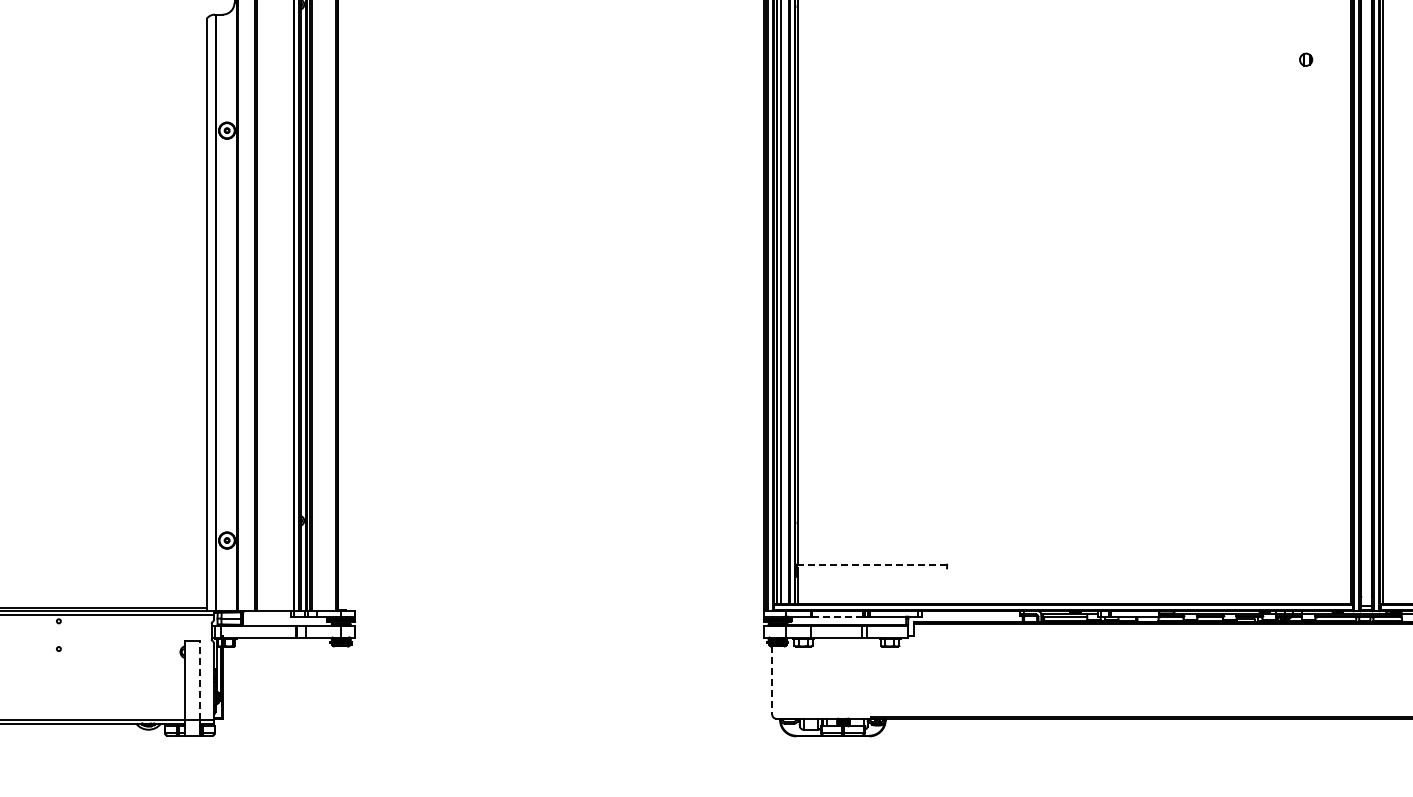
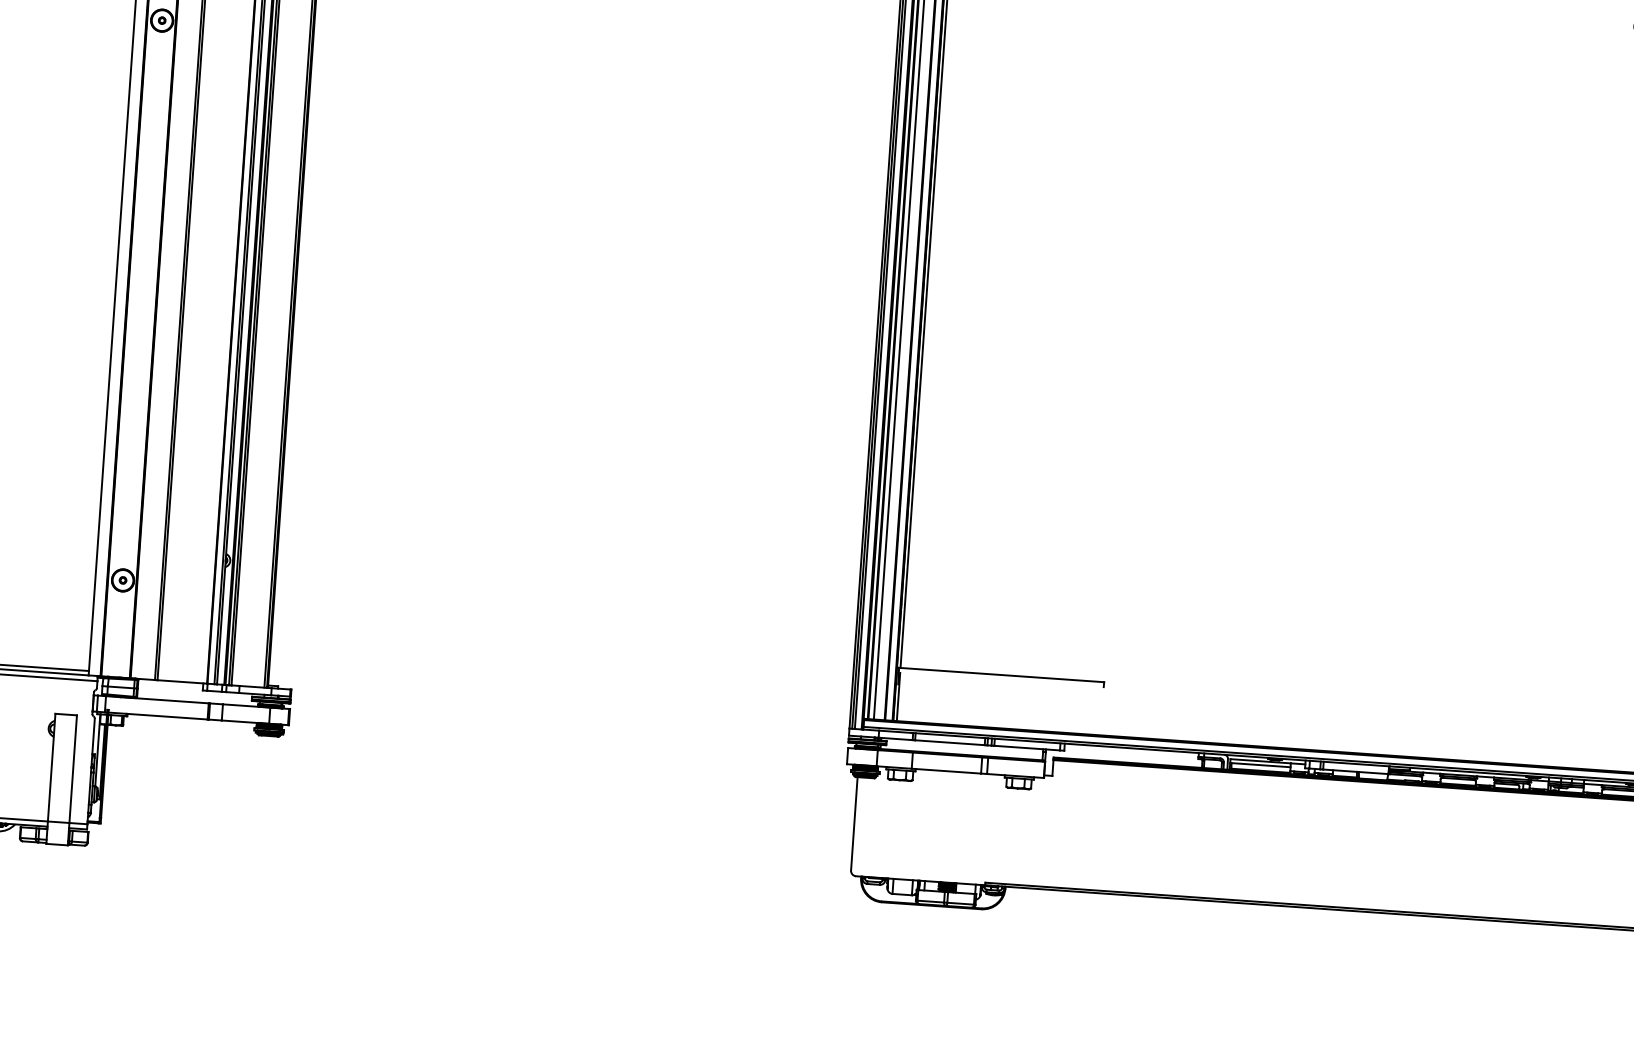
line: (871, 564) -> (1000, 674), dashed -> solid
line: (837, 616) -> (949, 742), dashed -> solid
line: (200, 680) -> (73, 769), dashed -> solid
line: (772, 681) -> (854, 825), dashed -> solid

